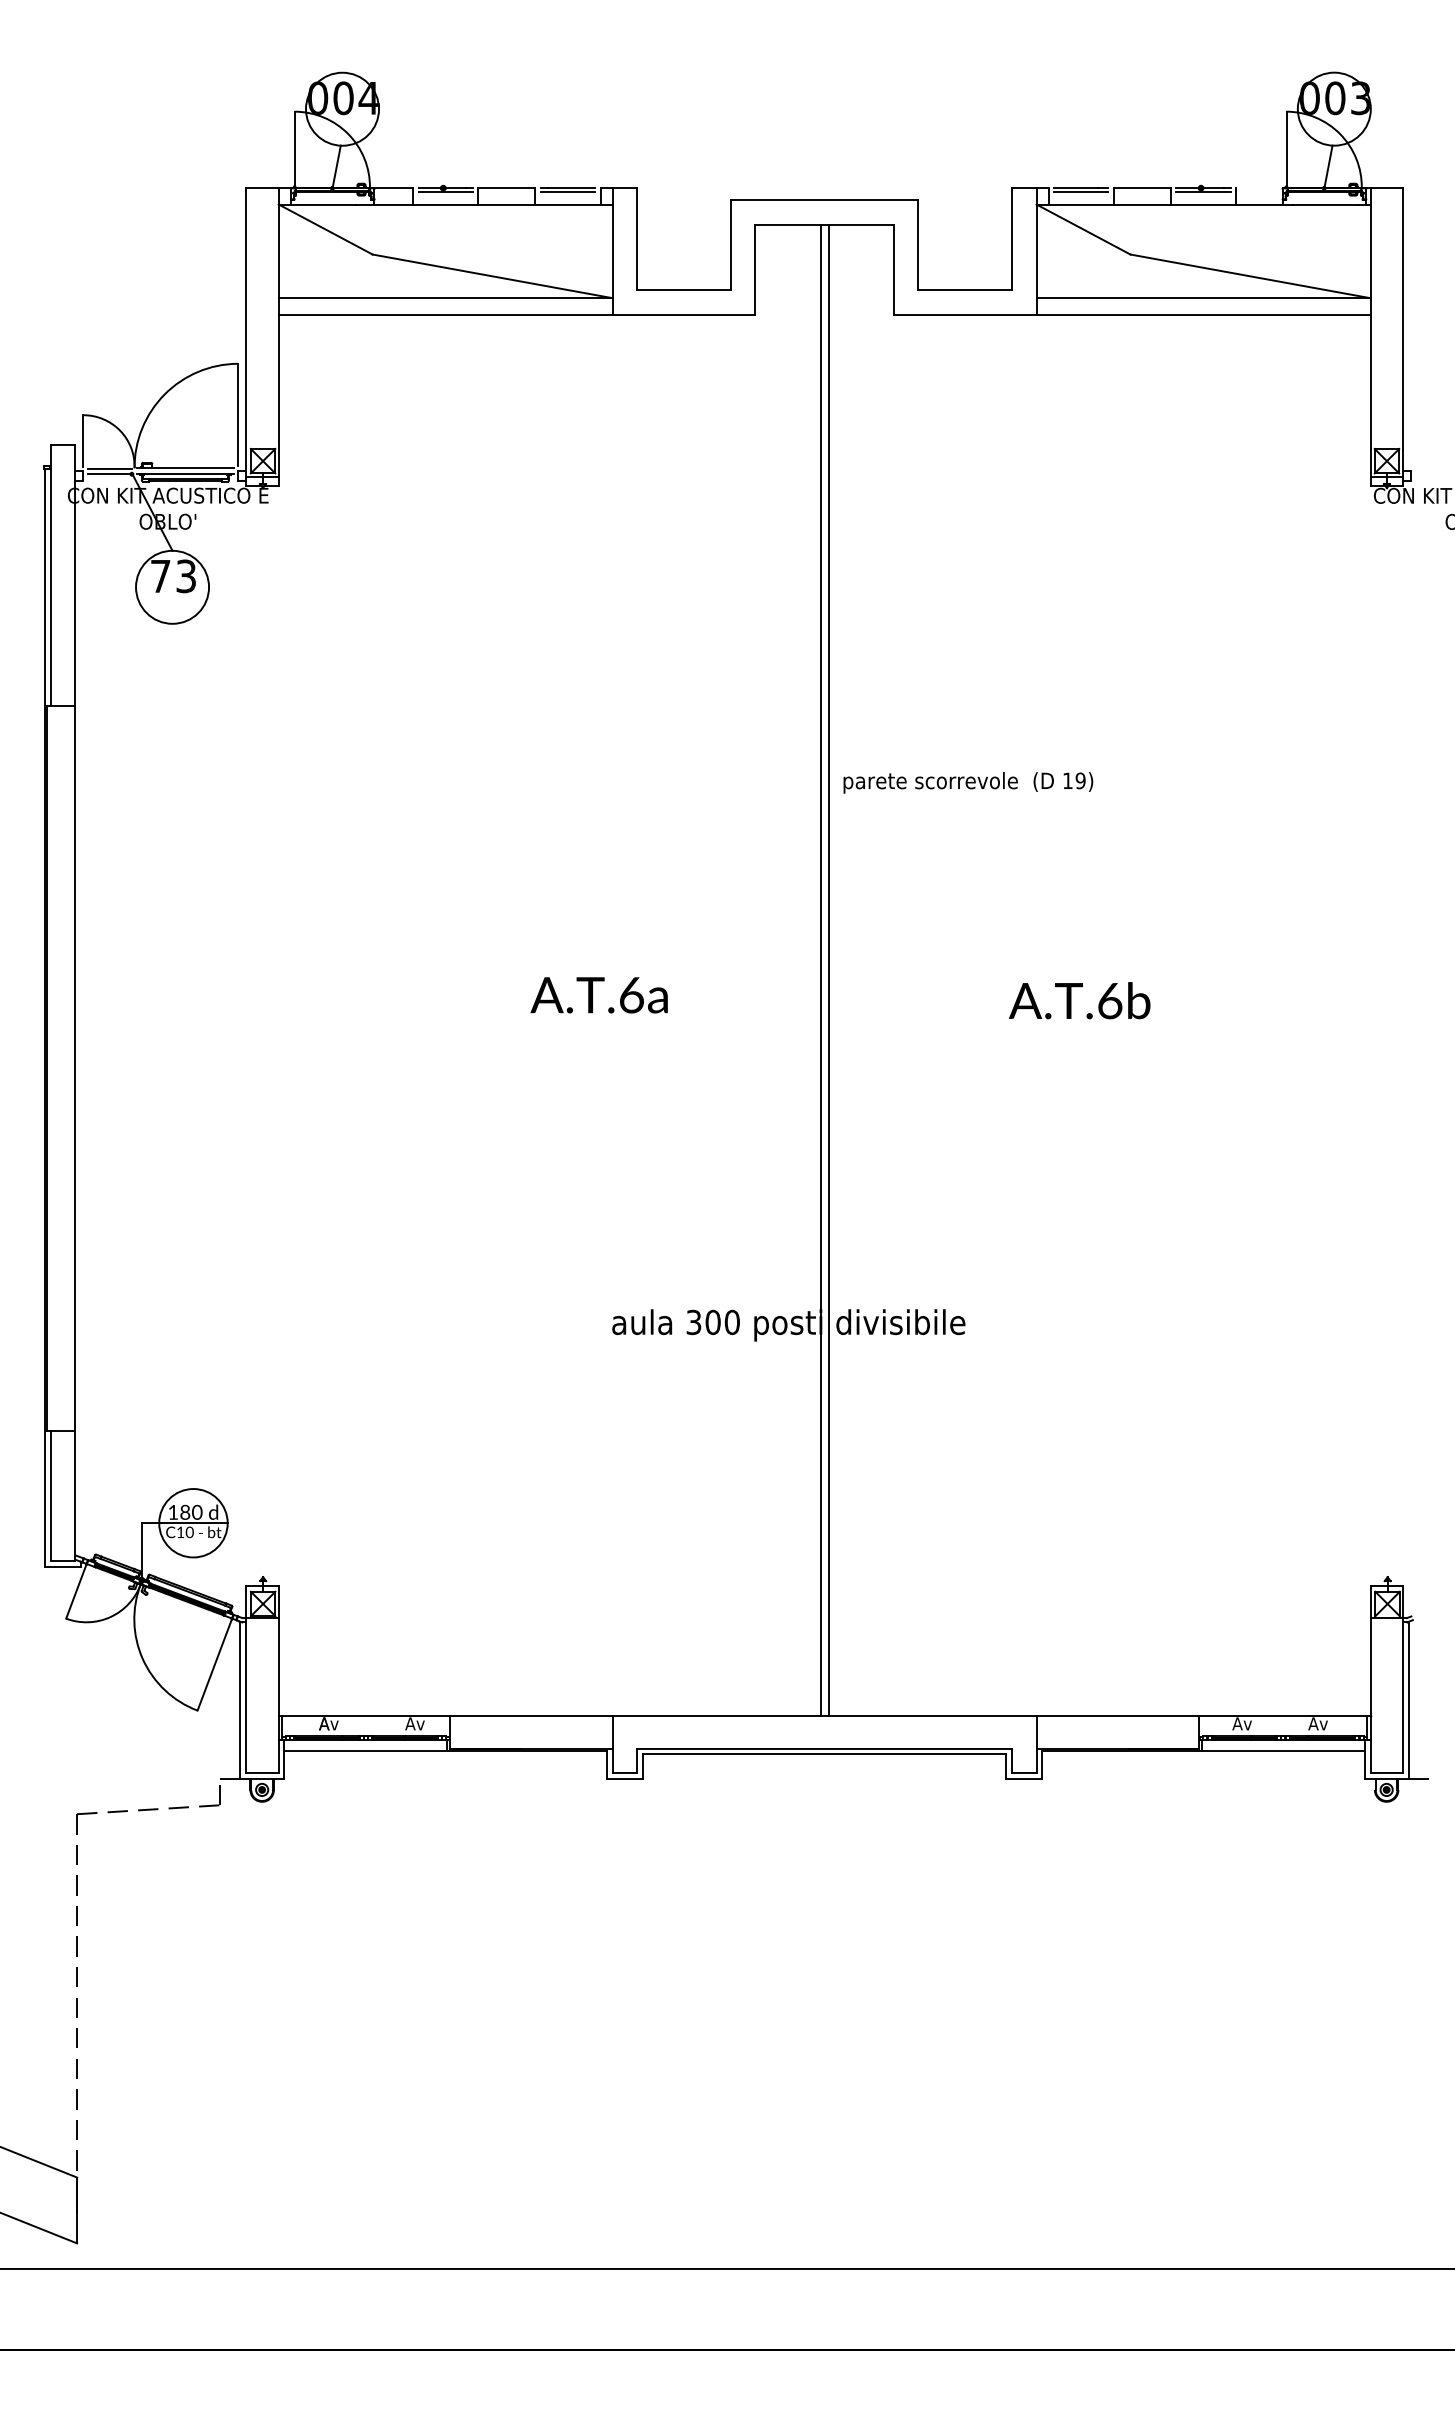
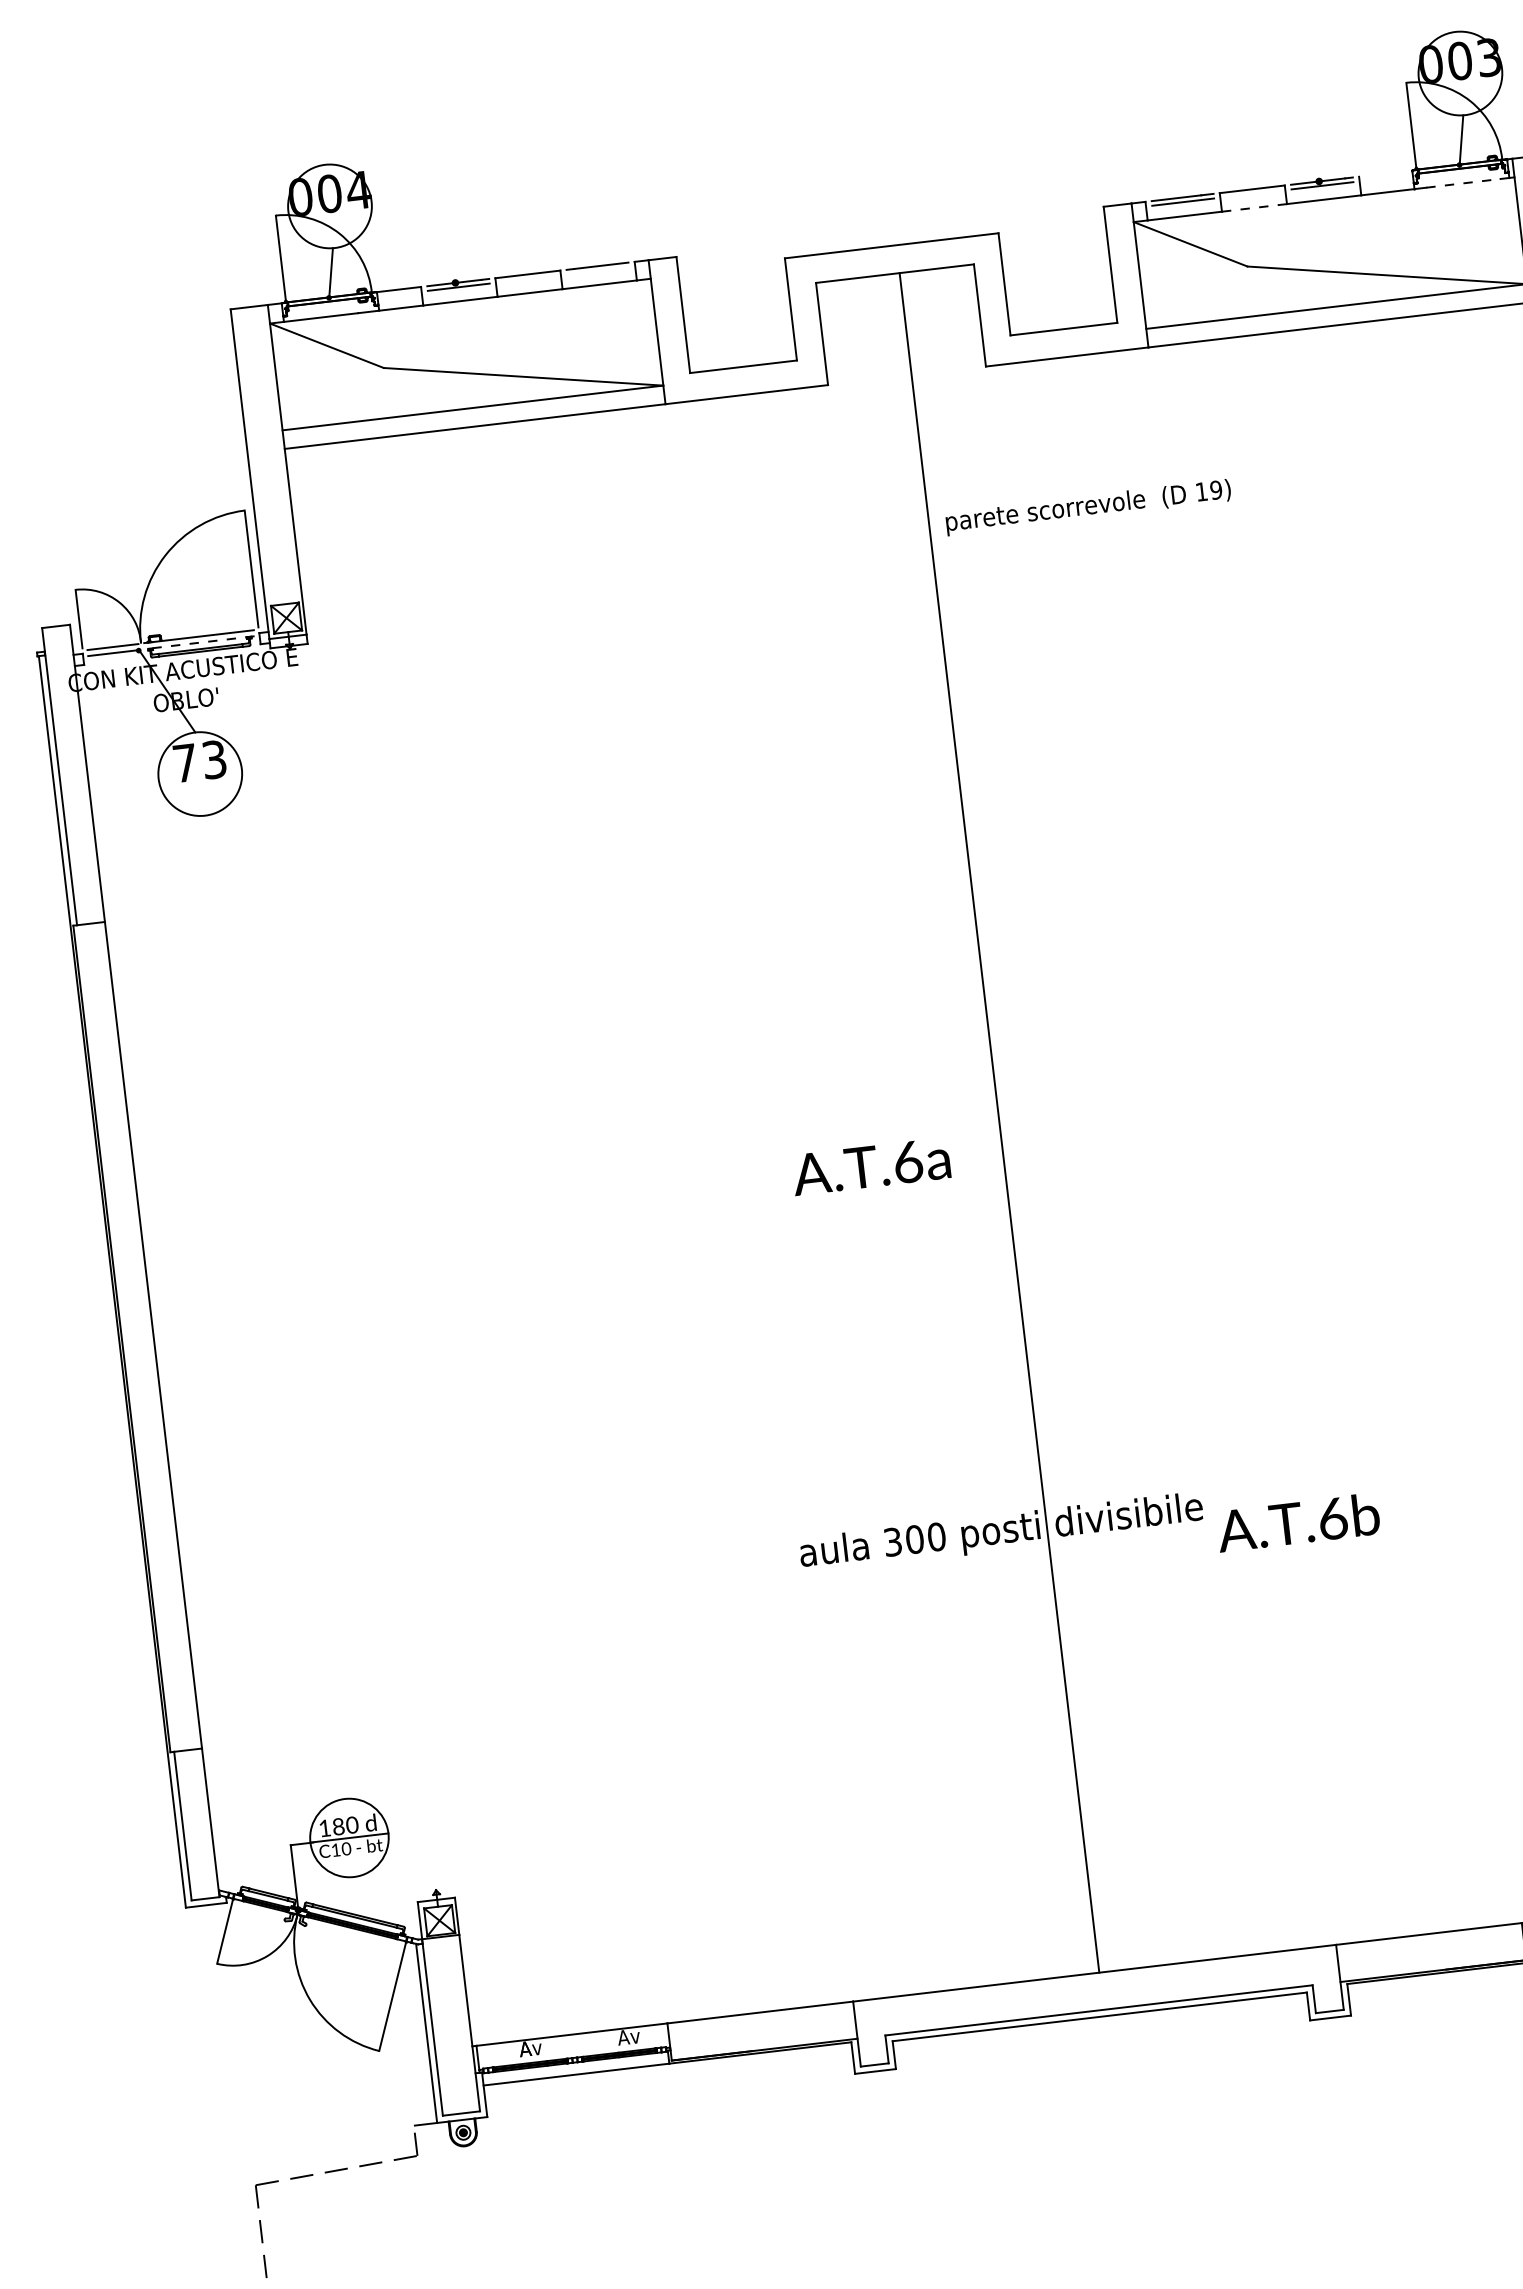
line: (567, 192) -> (597, 271), removed
line: (1142, 204) -> (1254, 207), solid -> dashed
line: (1325, 204) -> (1463, 183), solid -> dashed
line: (184, 473) -> (198, 642), solid -> dashed
text: (968, 782) -> (1088, 507), moved
line: (820, 970) -> (990, 1124), removed
text: (598, 995) -> (870, 1167), moved
text: (1079, 1000) -> (1298, 1522), moved

